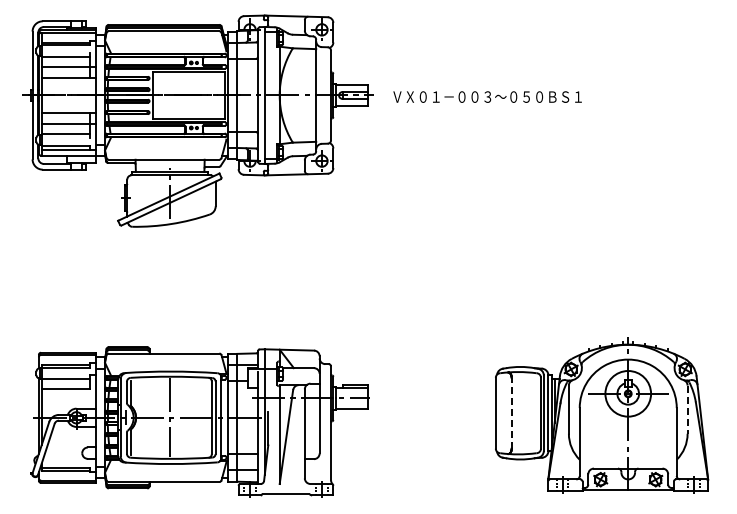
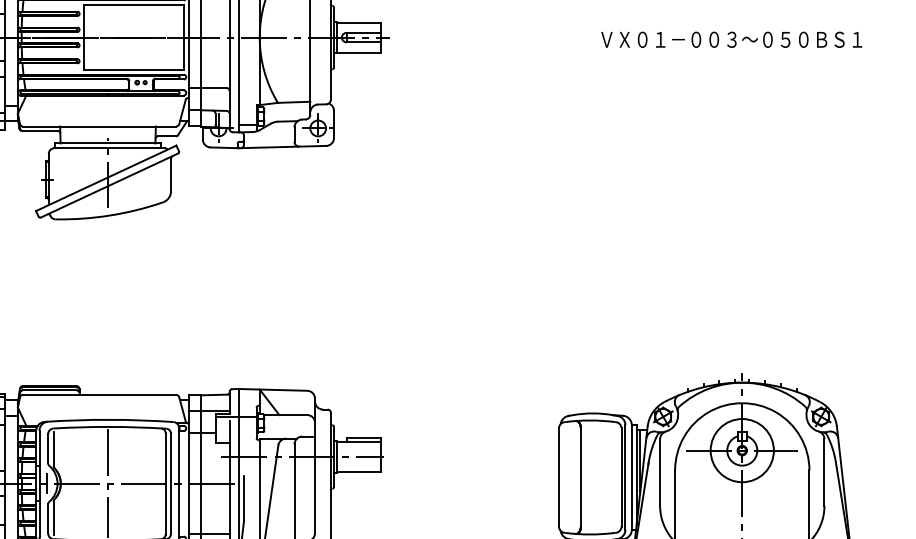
text: (487, 96) -> (731, 38), moved
line: (687, 410) -> (824, 473), dashed -> solid
line: (511, 412) -> (580, 476), dashed -> solid

